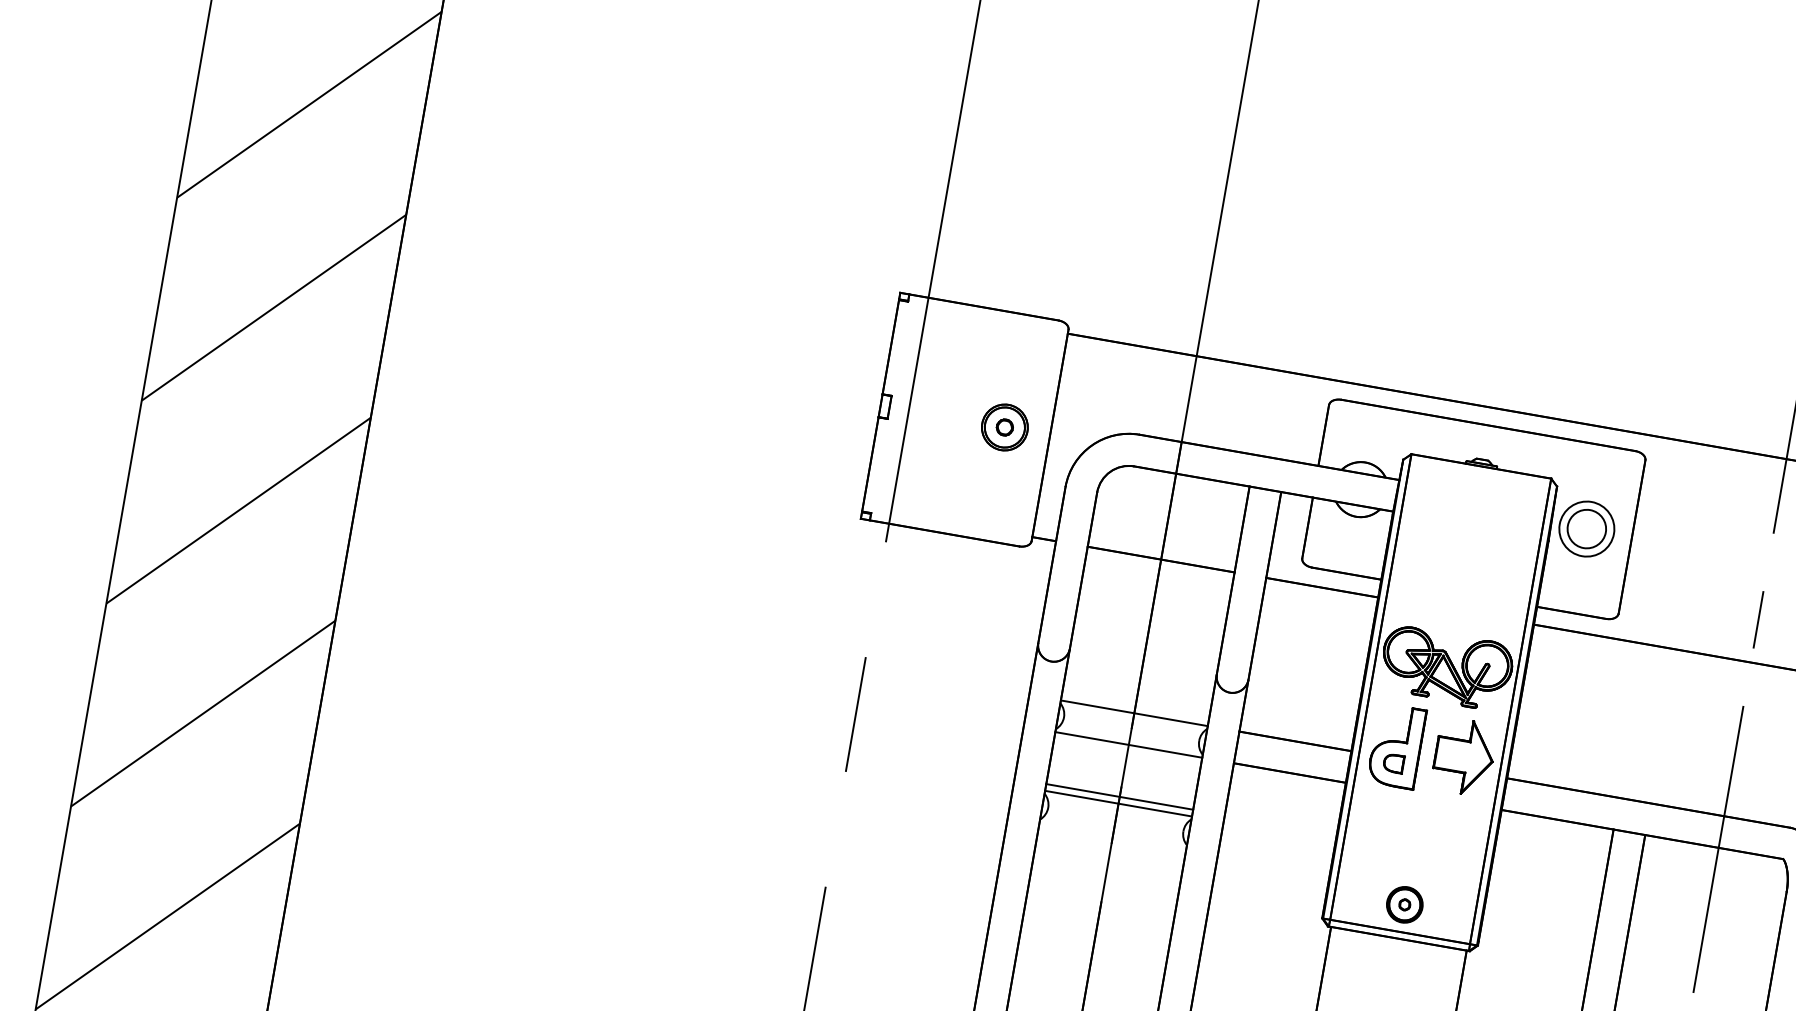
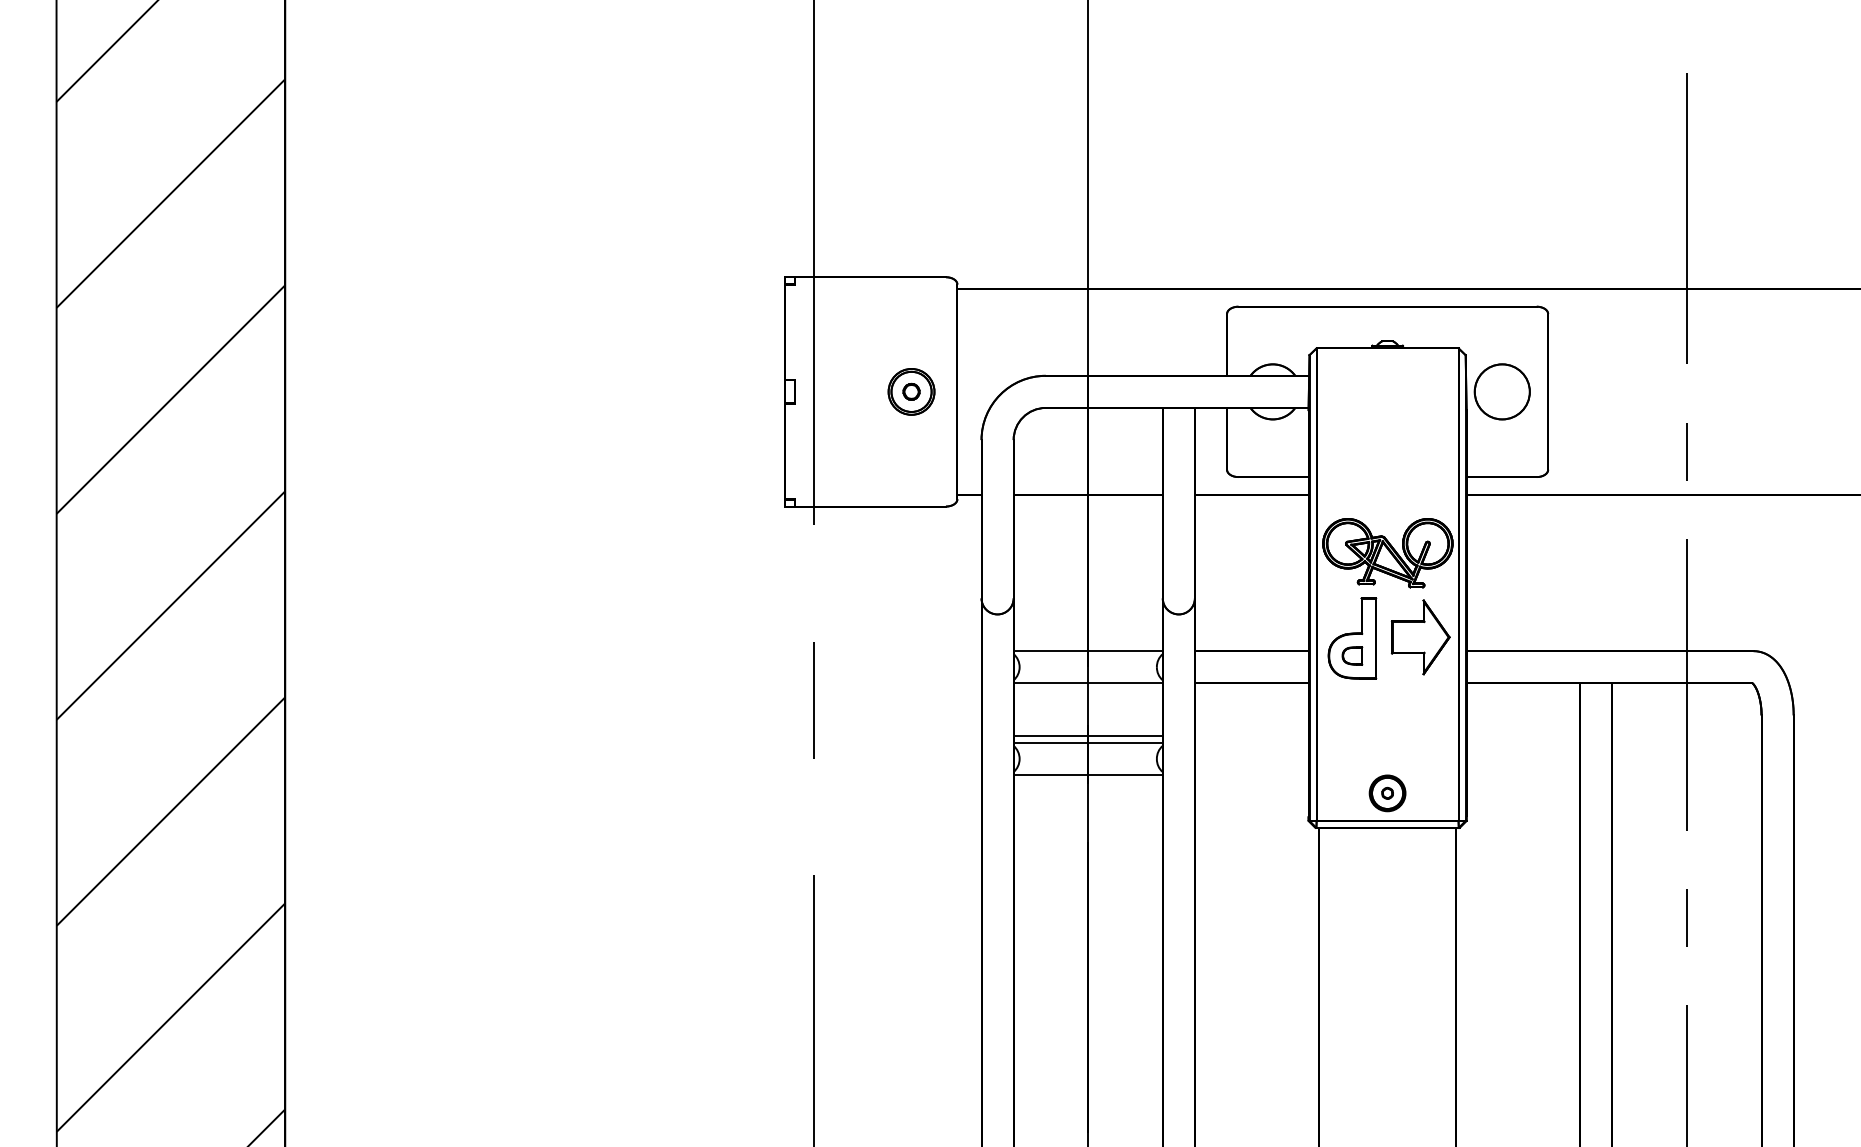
circle: (1586, 528) -> (1501, 391), size x1.43
line: (1112, 835) -> (1087, 775), added

